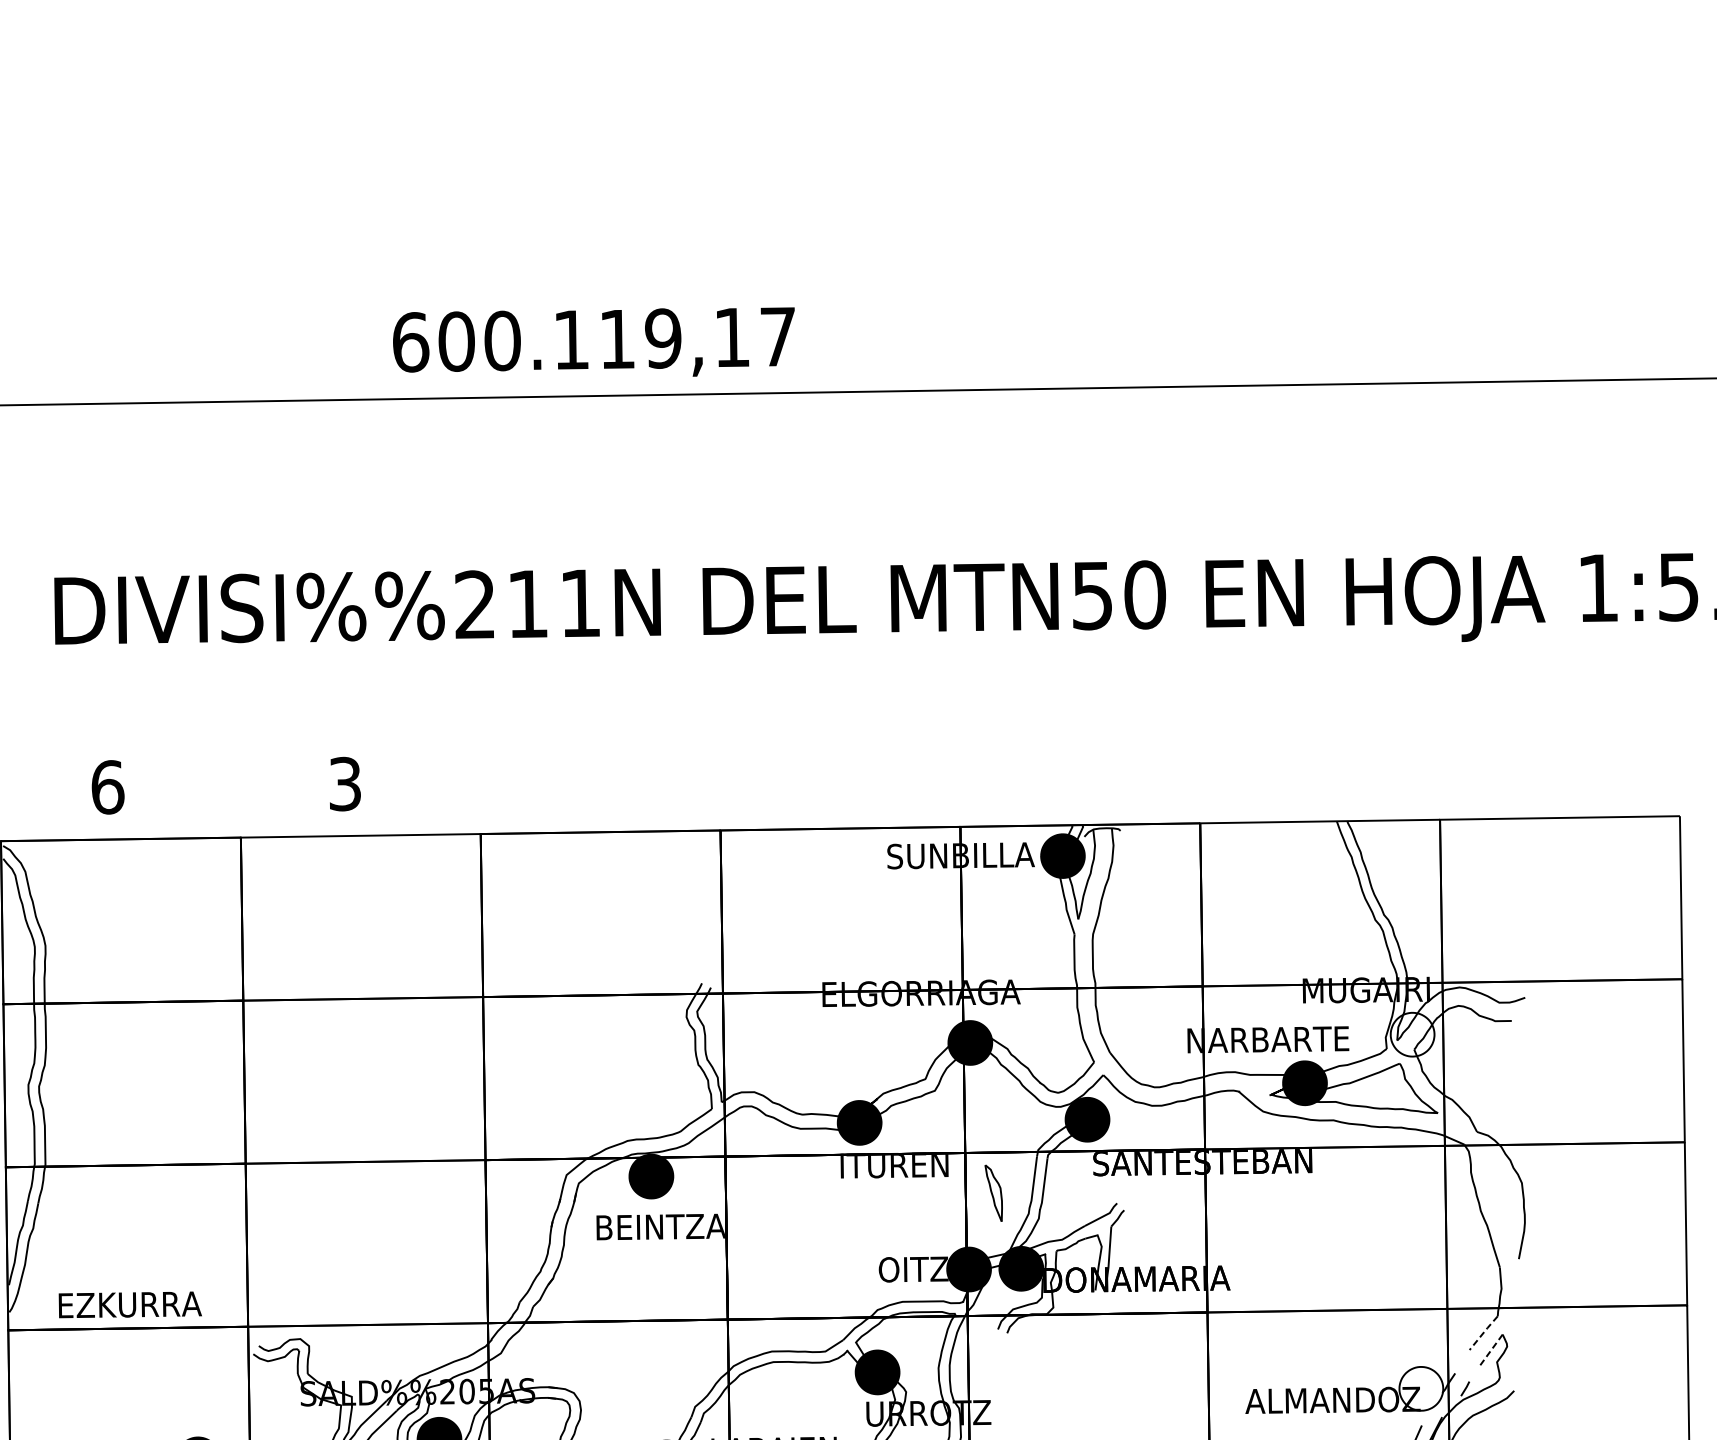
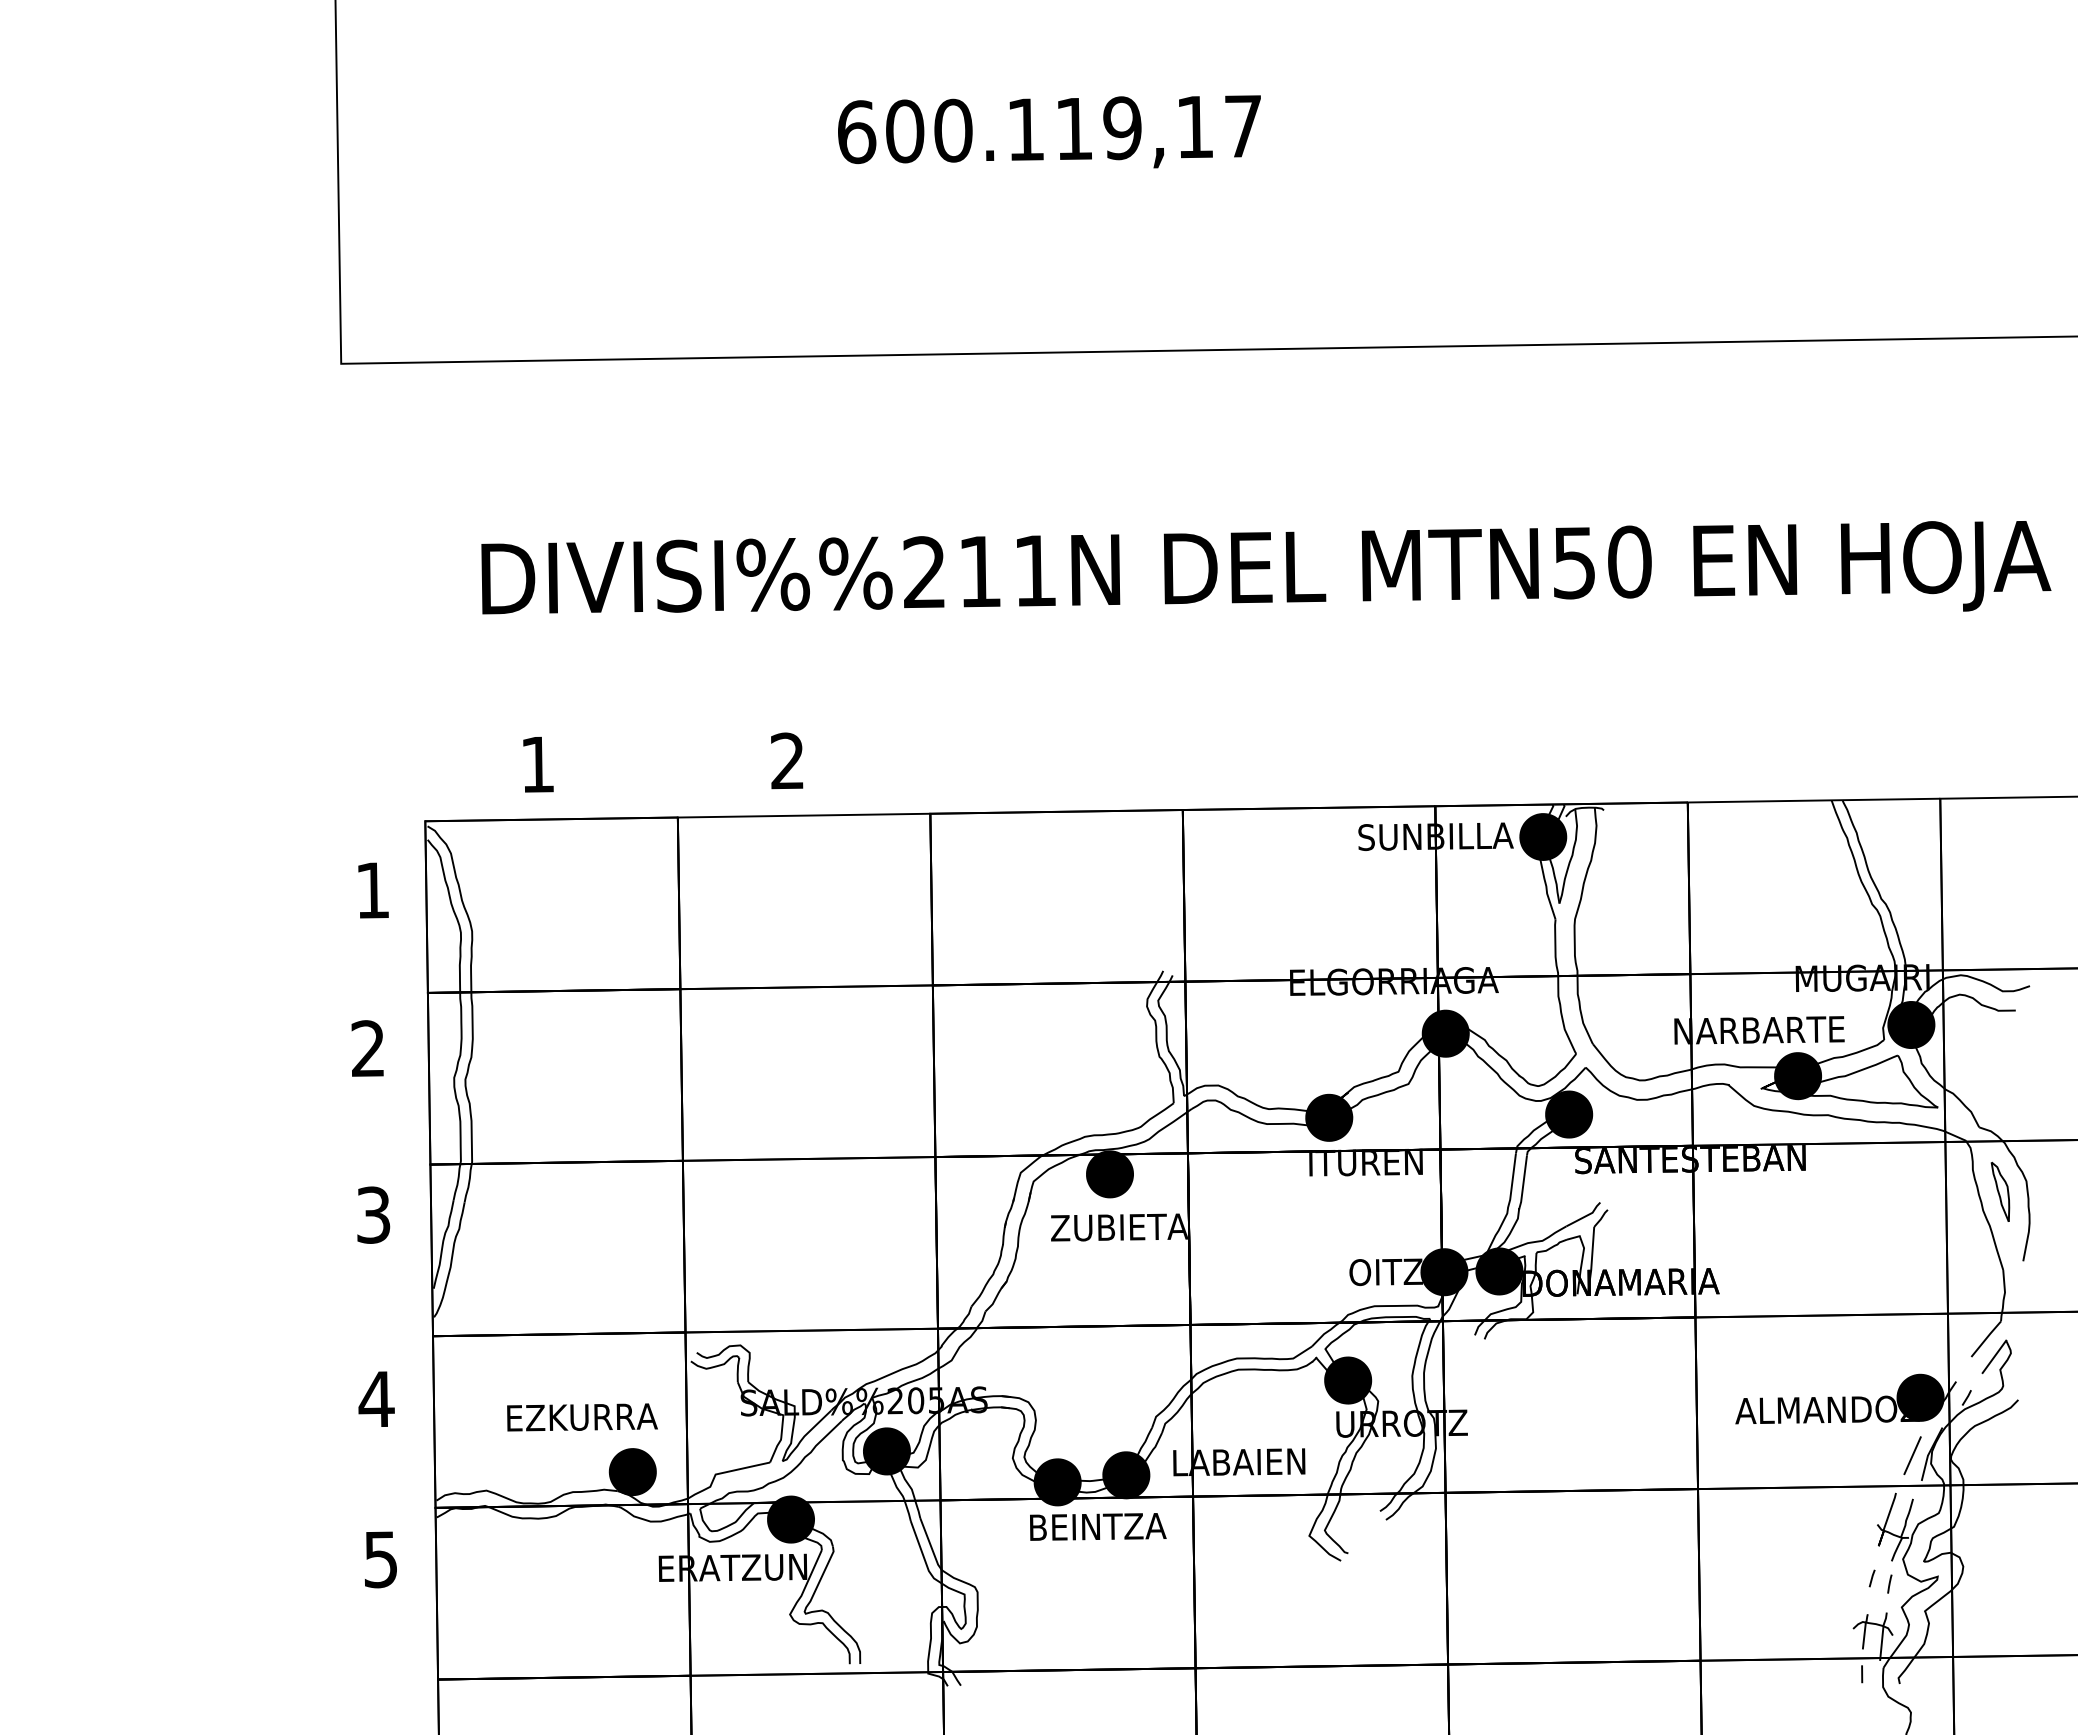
text: (593, 341) -> (1049, 131), moved
text: (345, 783) -> (787, 760), 3 -> 2
text: (108, 787) -> (538, 764), 6 -> 1
fill: (1412, 1034) -> (1911, 1024), added
part: (993, 1192) -> (2000, 1191), moved
text: (660, 1227) -> (1119, 1227), BEINTZA -> ZUBIETA
text: (130, 1304) -> (582, 1417), moved
line: (1483, 1332) -> (1986, 1338), dashed -> solid
line: (1491, 1350) -> (1994, 1357), dashed -> solid
fill: (1421, 1388) -> (1920, 1397), added

